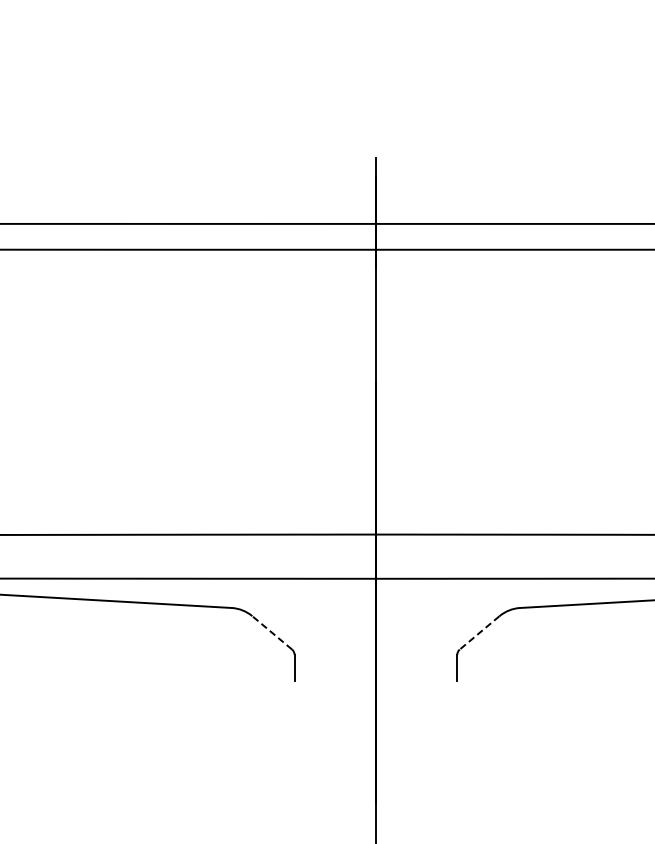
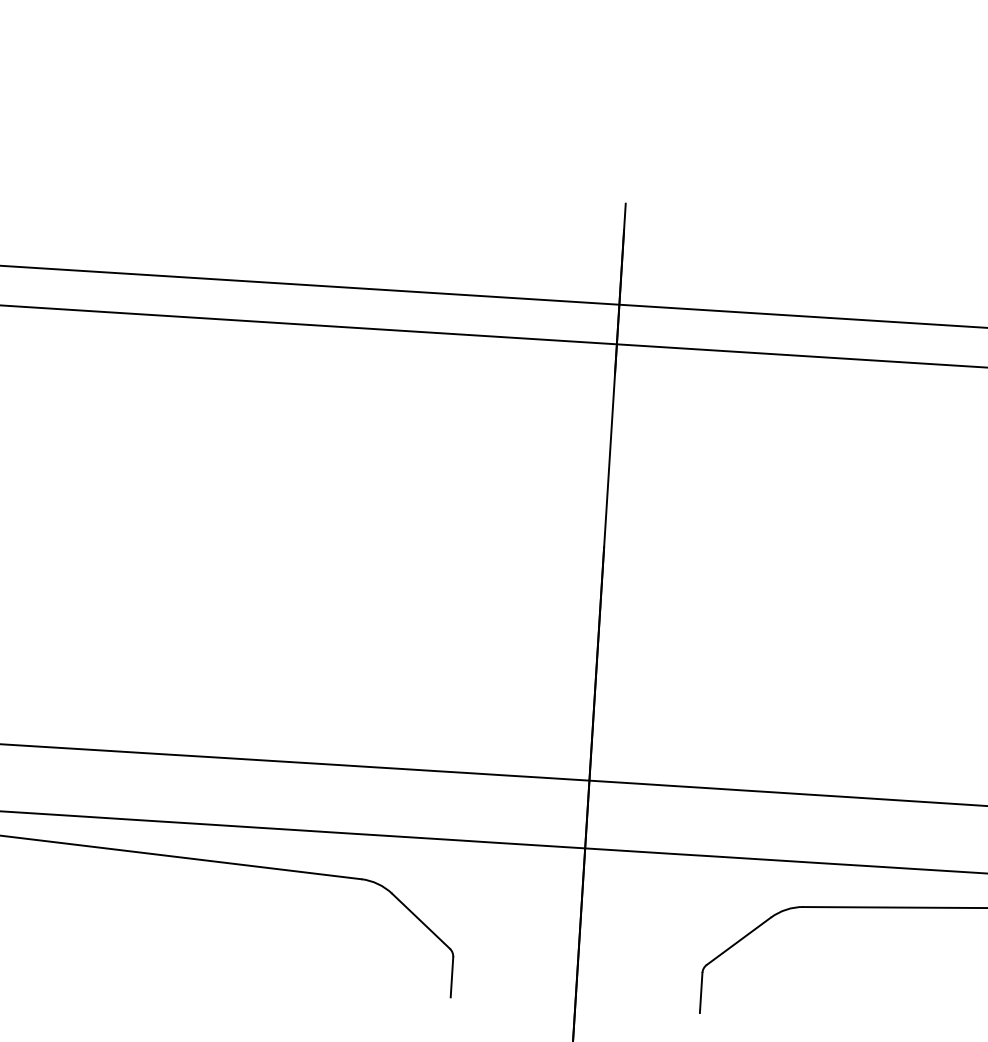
line: (272, 632) -> (421, 920), dashed -> solid
line: (479, 632) -> (738, 940), dashed -> solid

